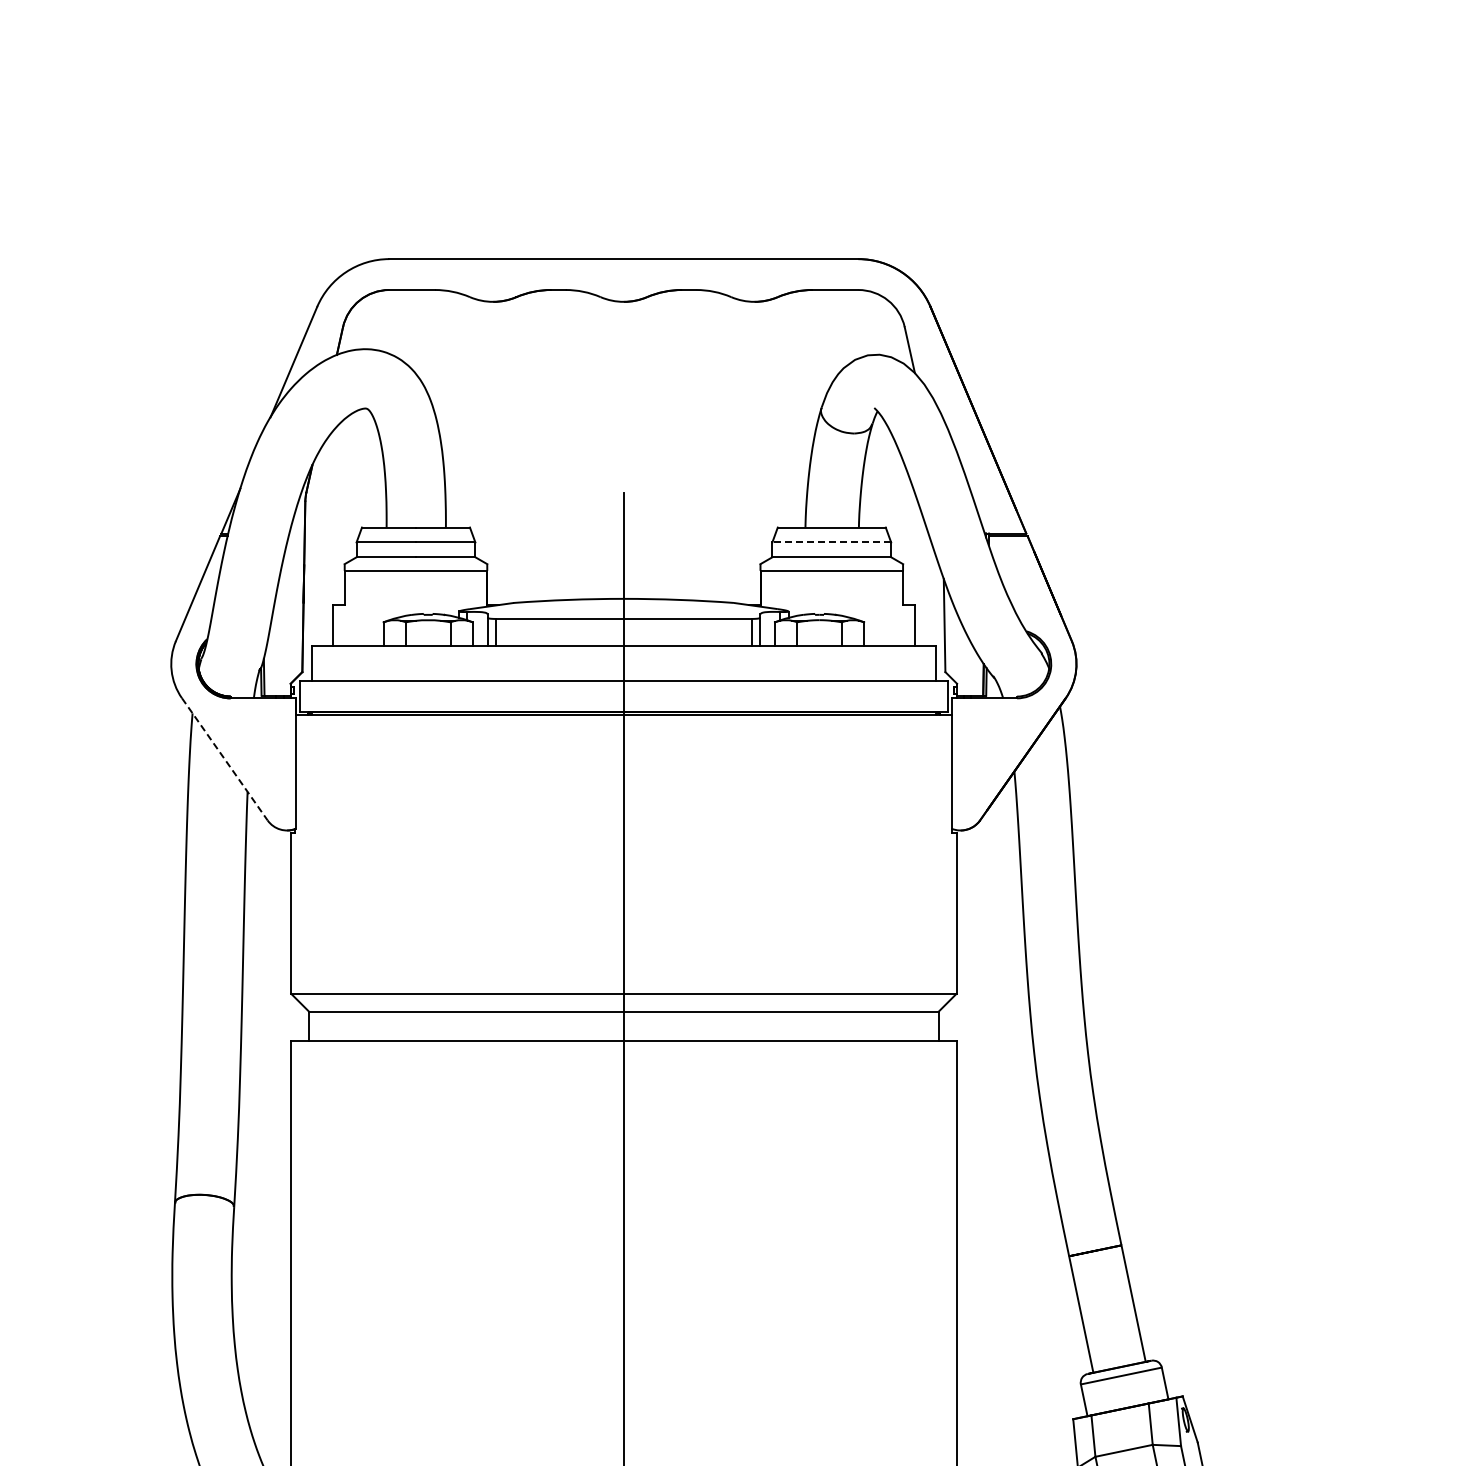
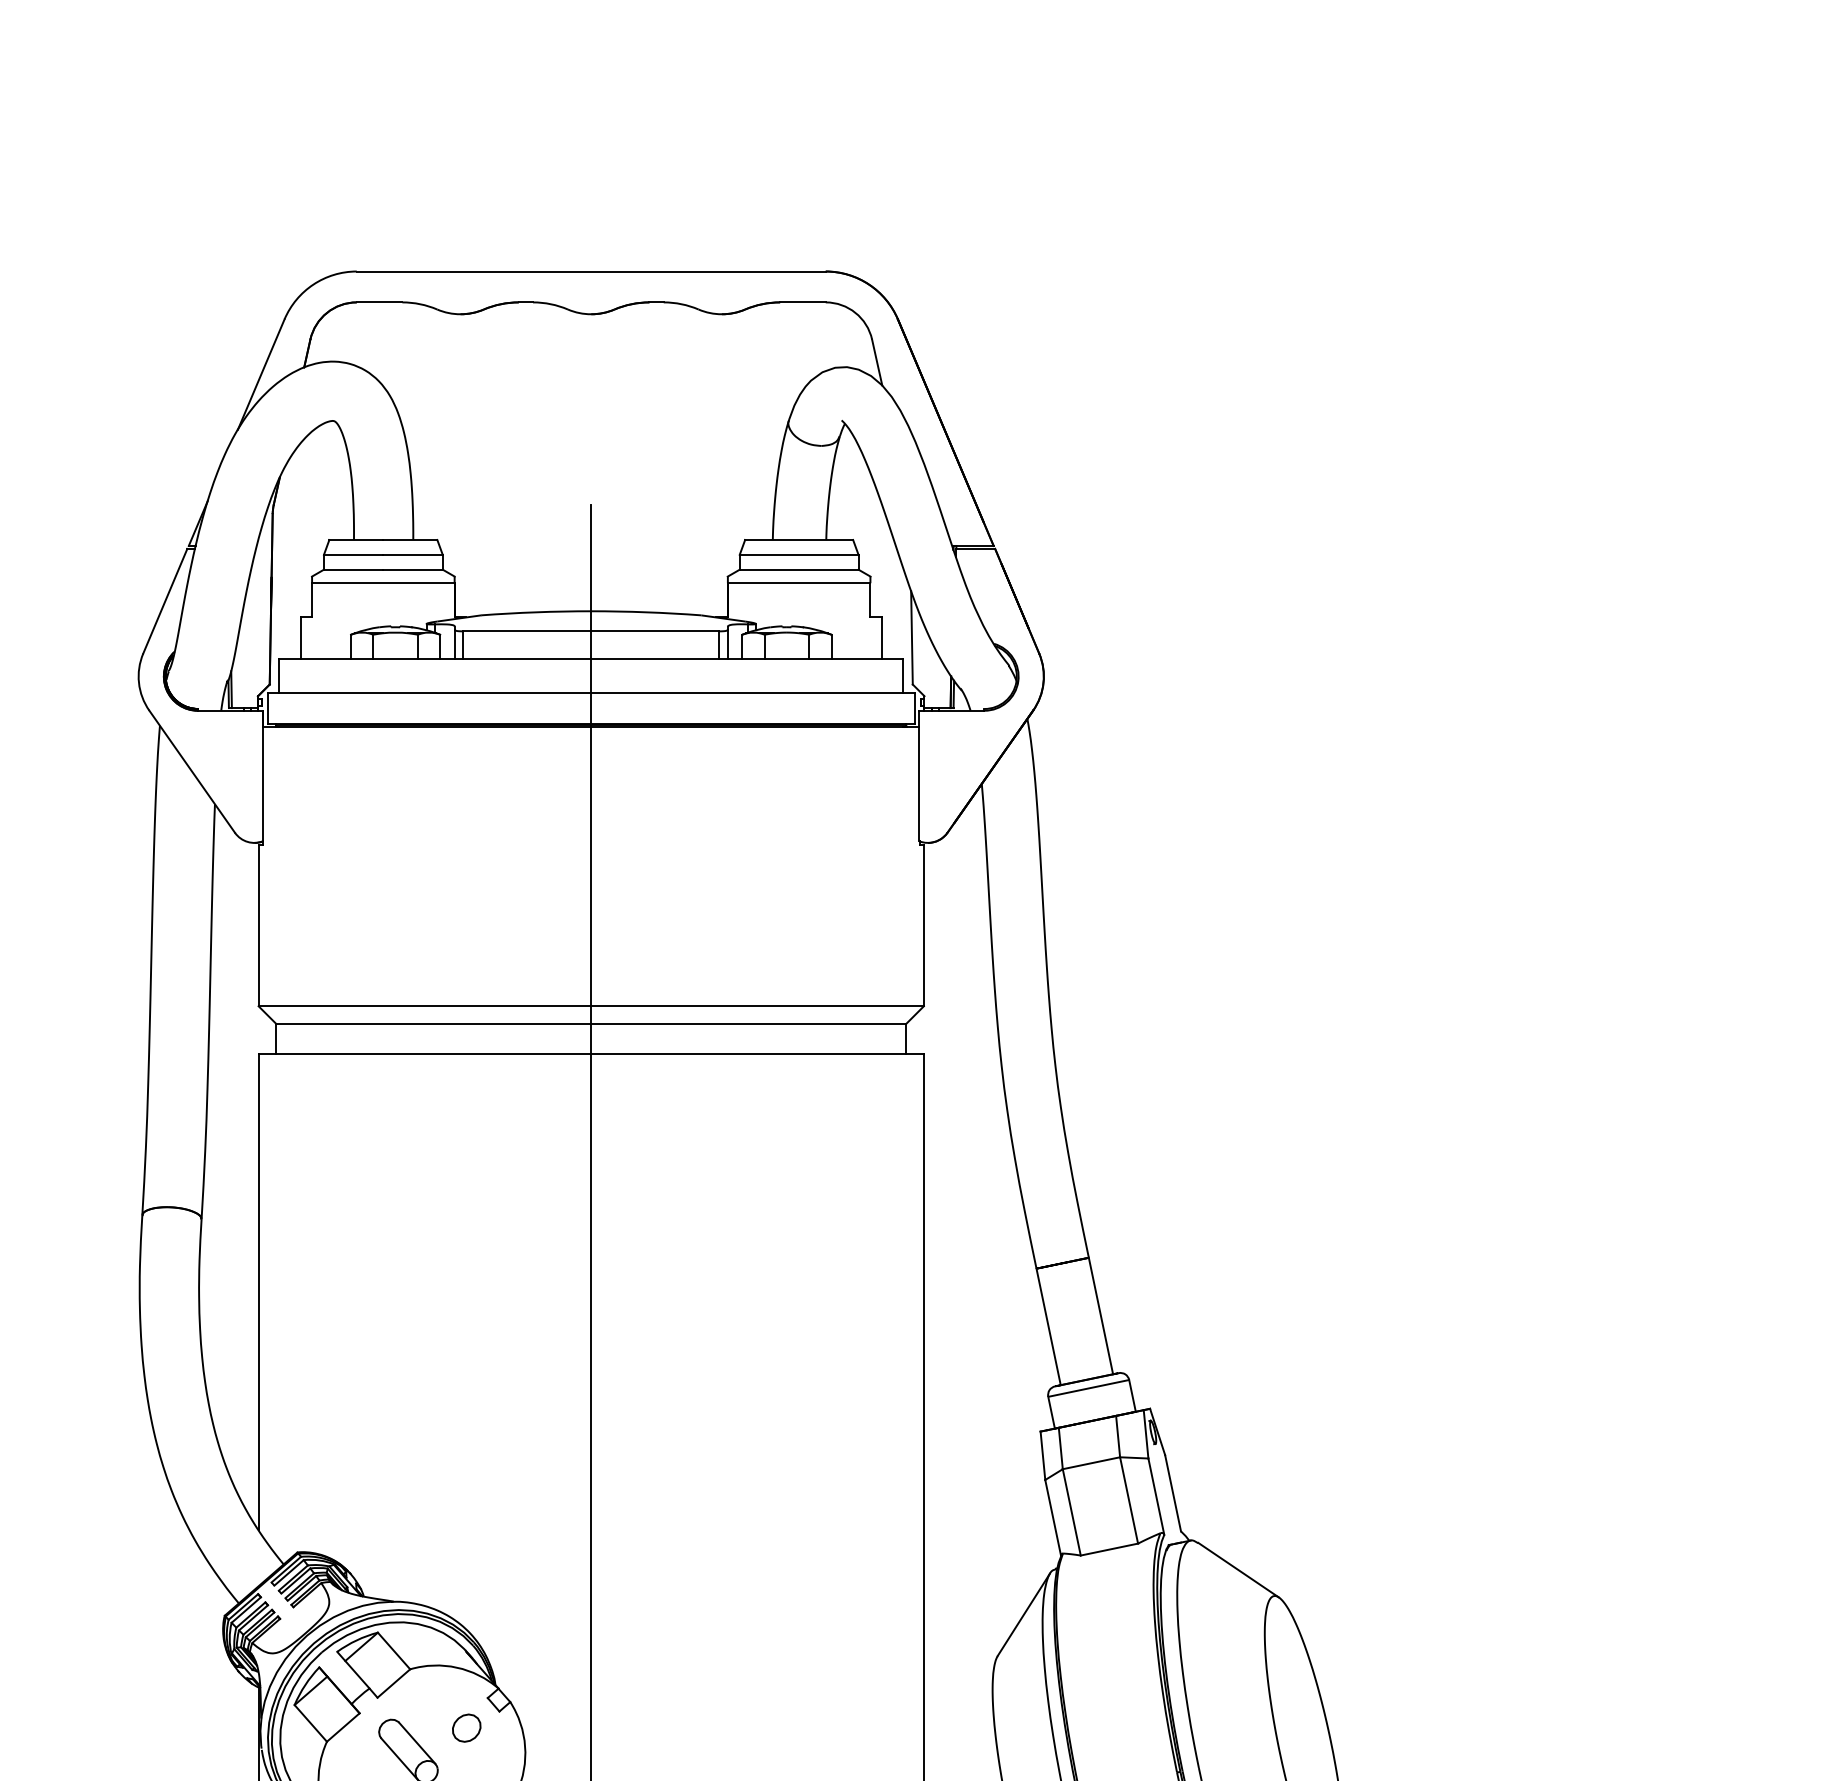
line: (831, 542) -> (798, 554), dashed -> solid
line: (225, 759) -> (192, 771), dashed -> solid

